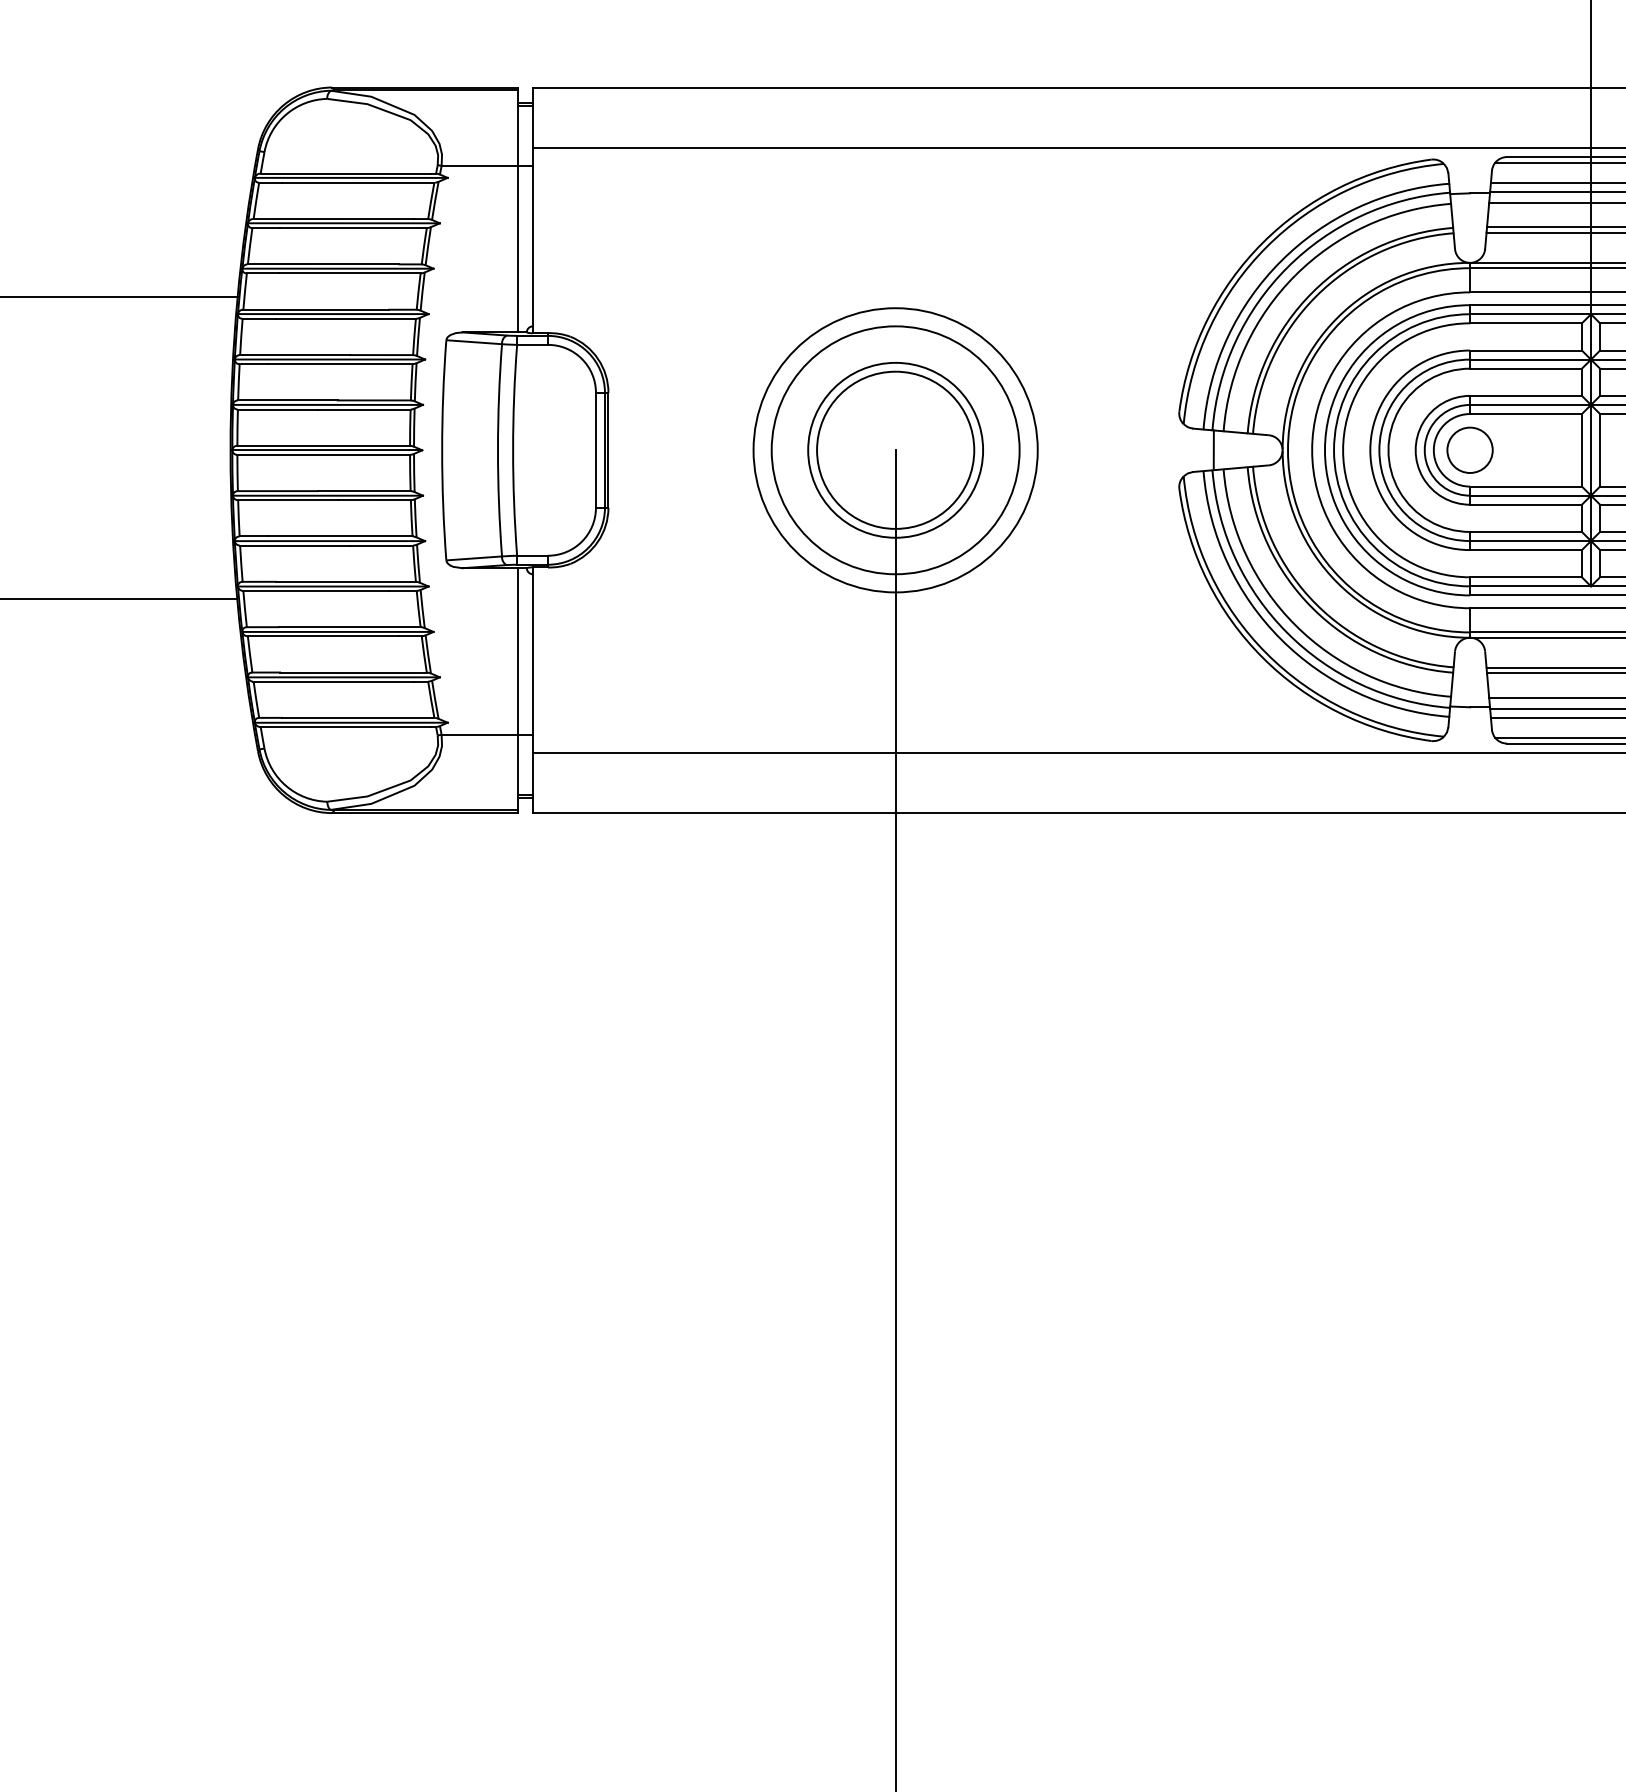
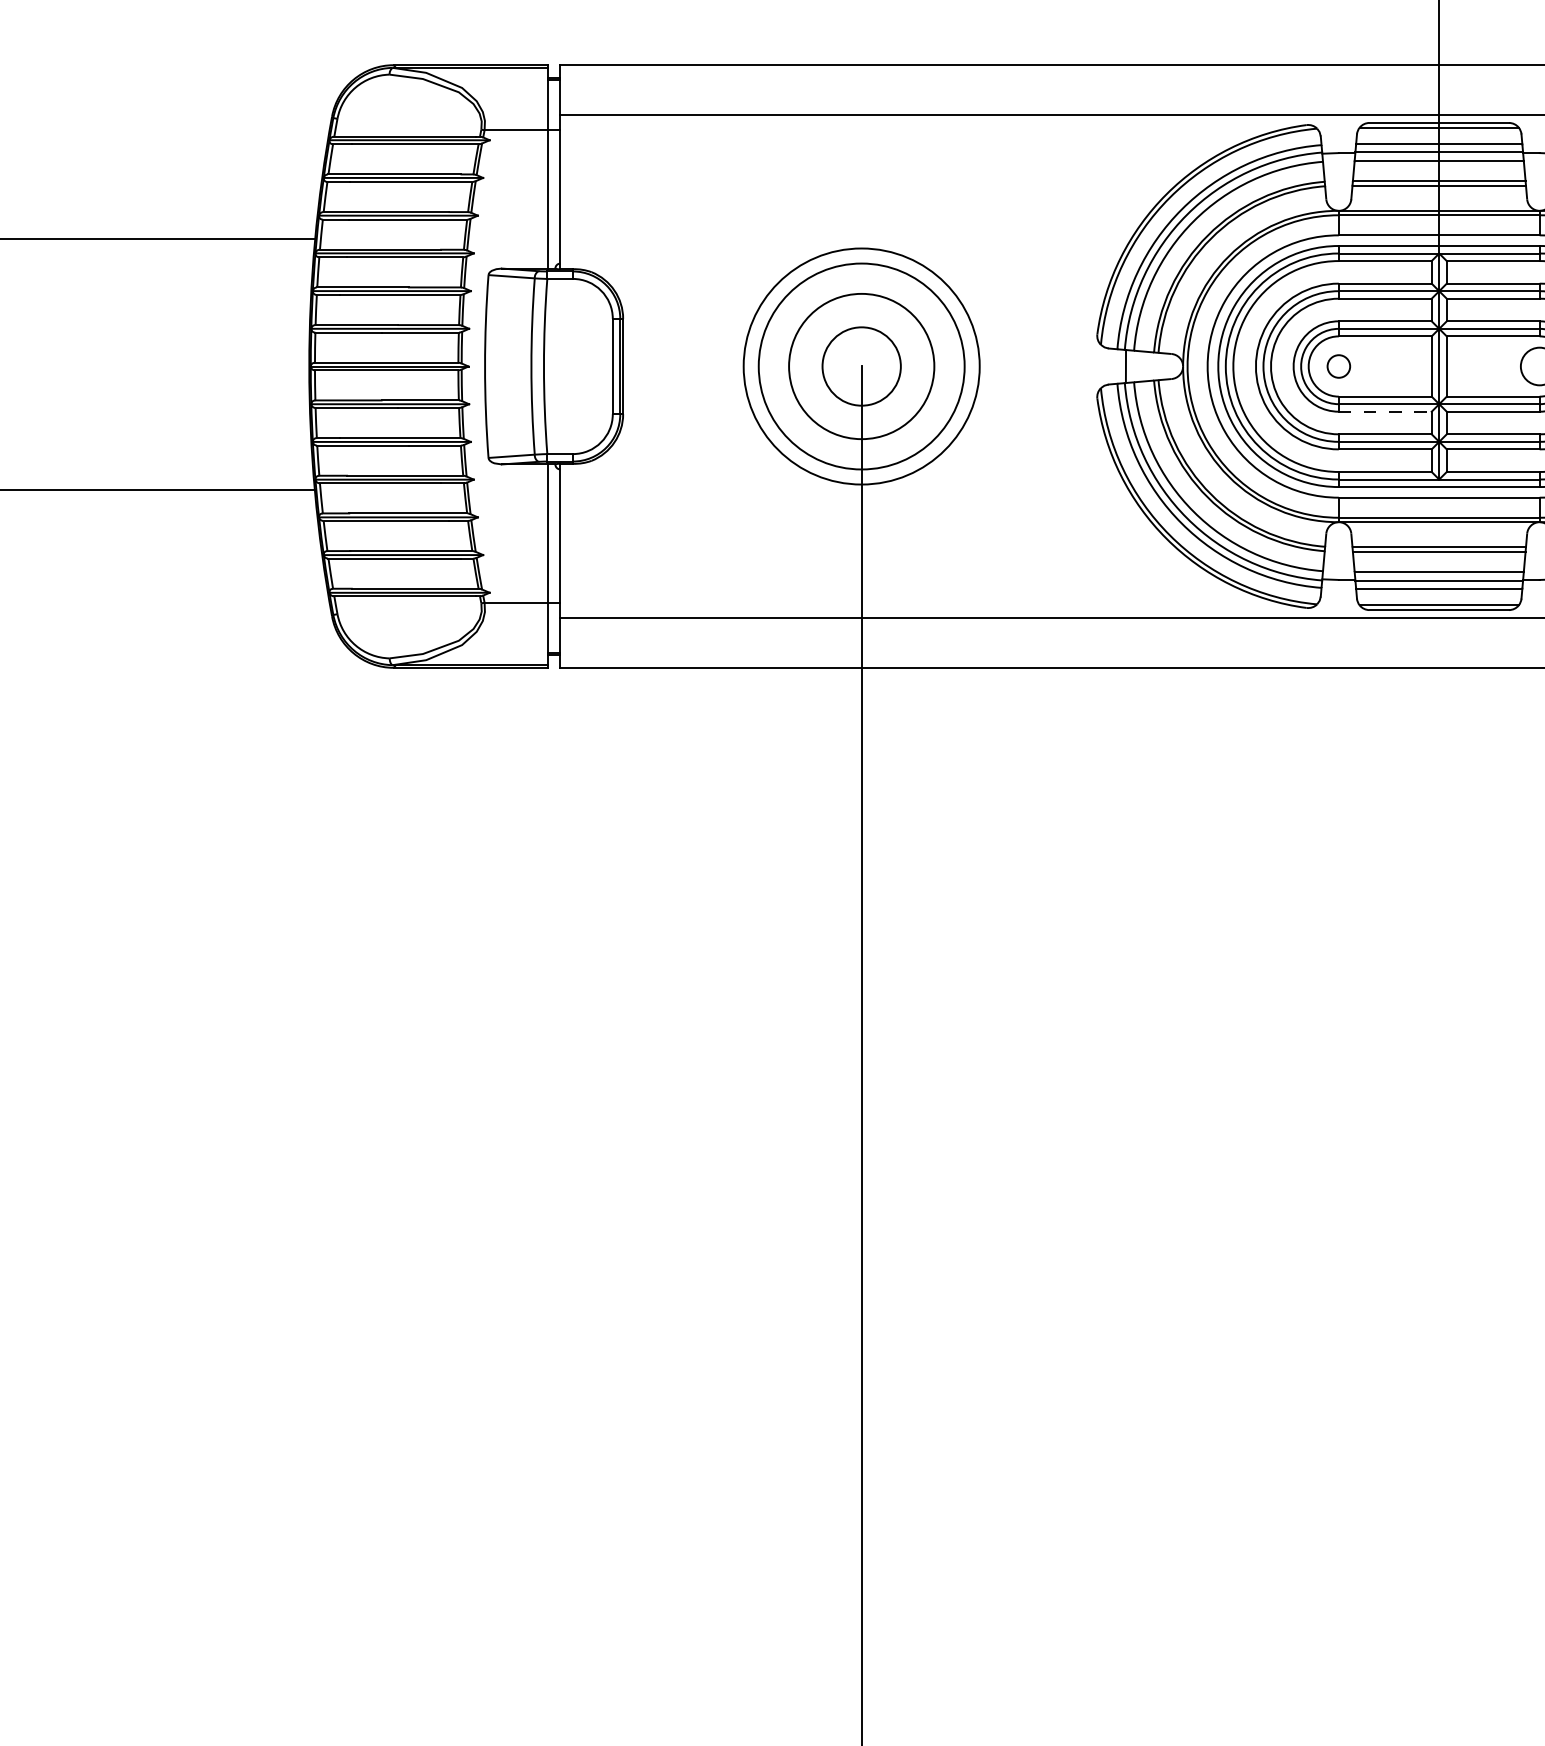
circle: (895, 450) -> (861, 366), size x0.6
circle: (1469, 450) -> (1338, 366), size x0.6
line: (1526, 504) -> (1385, 411), solid -> dashed

